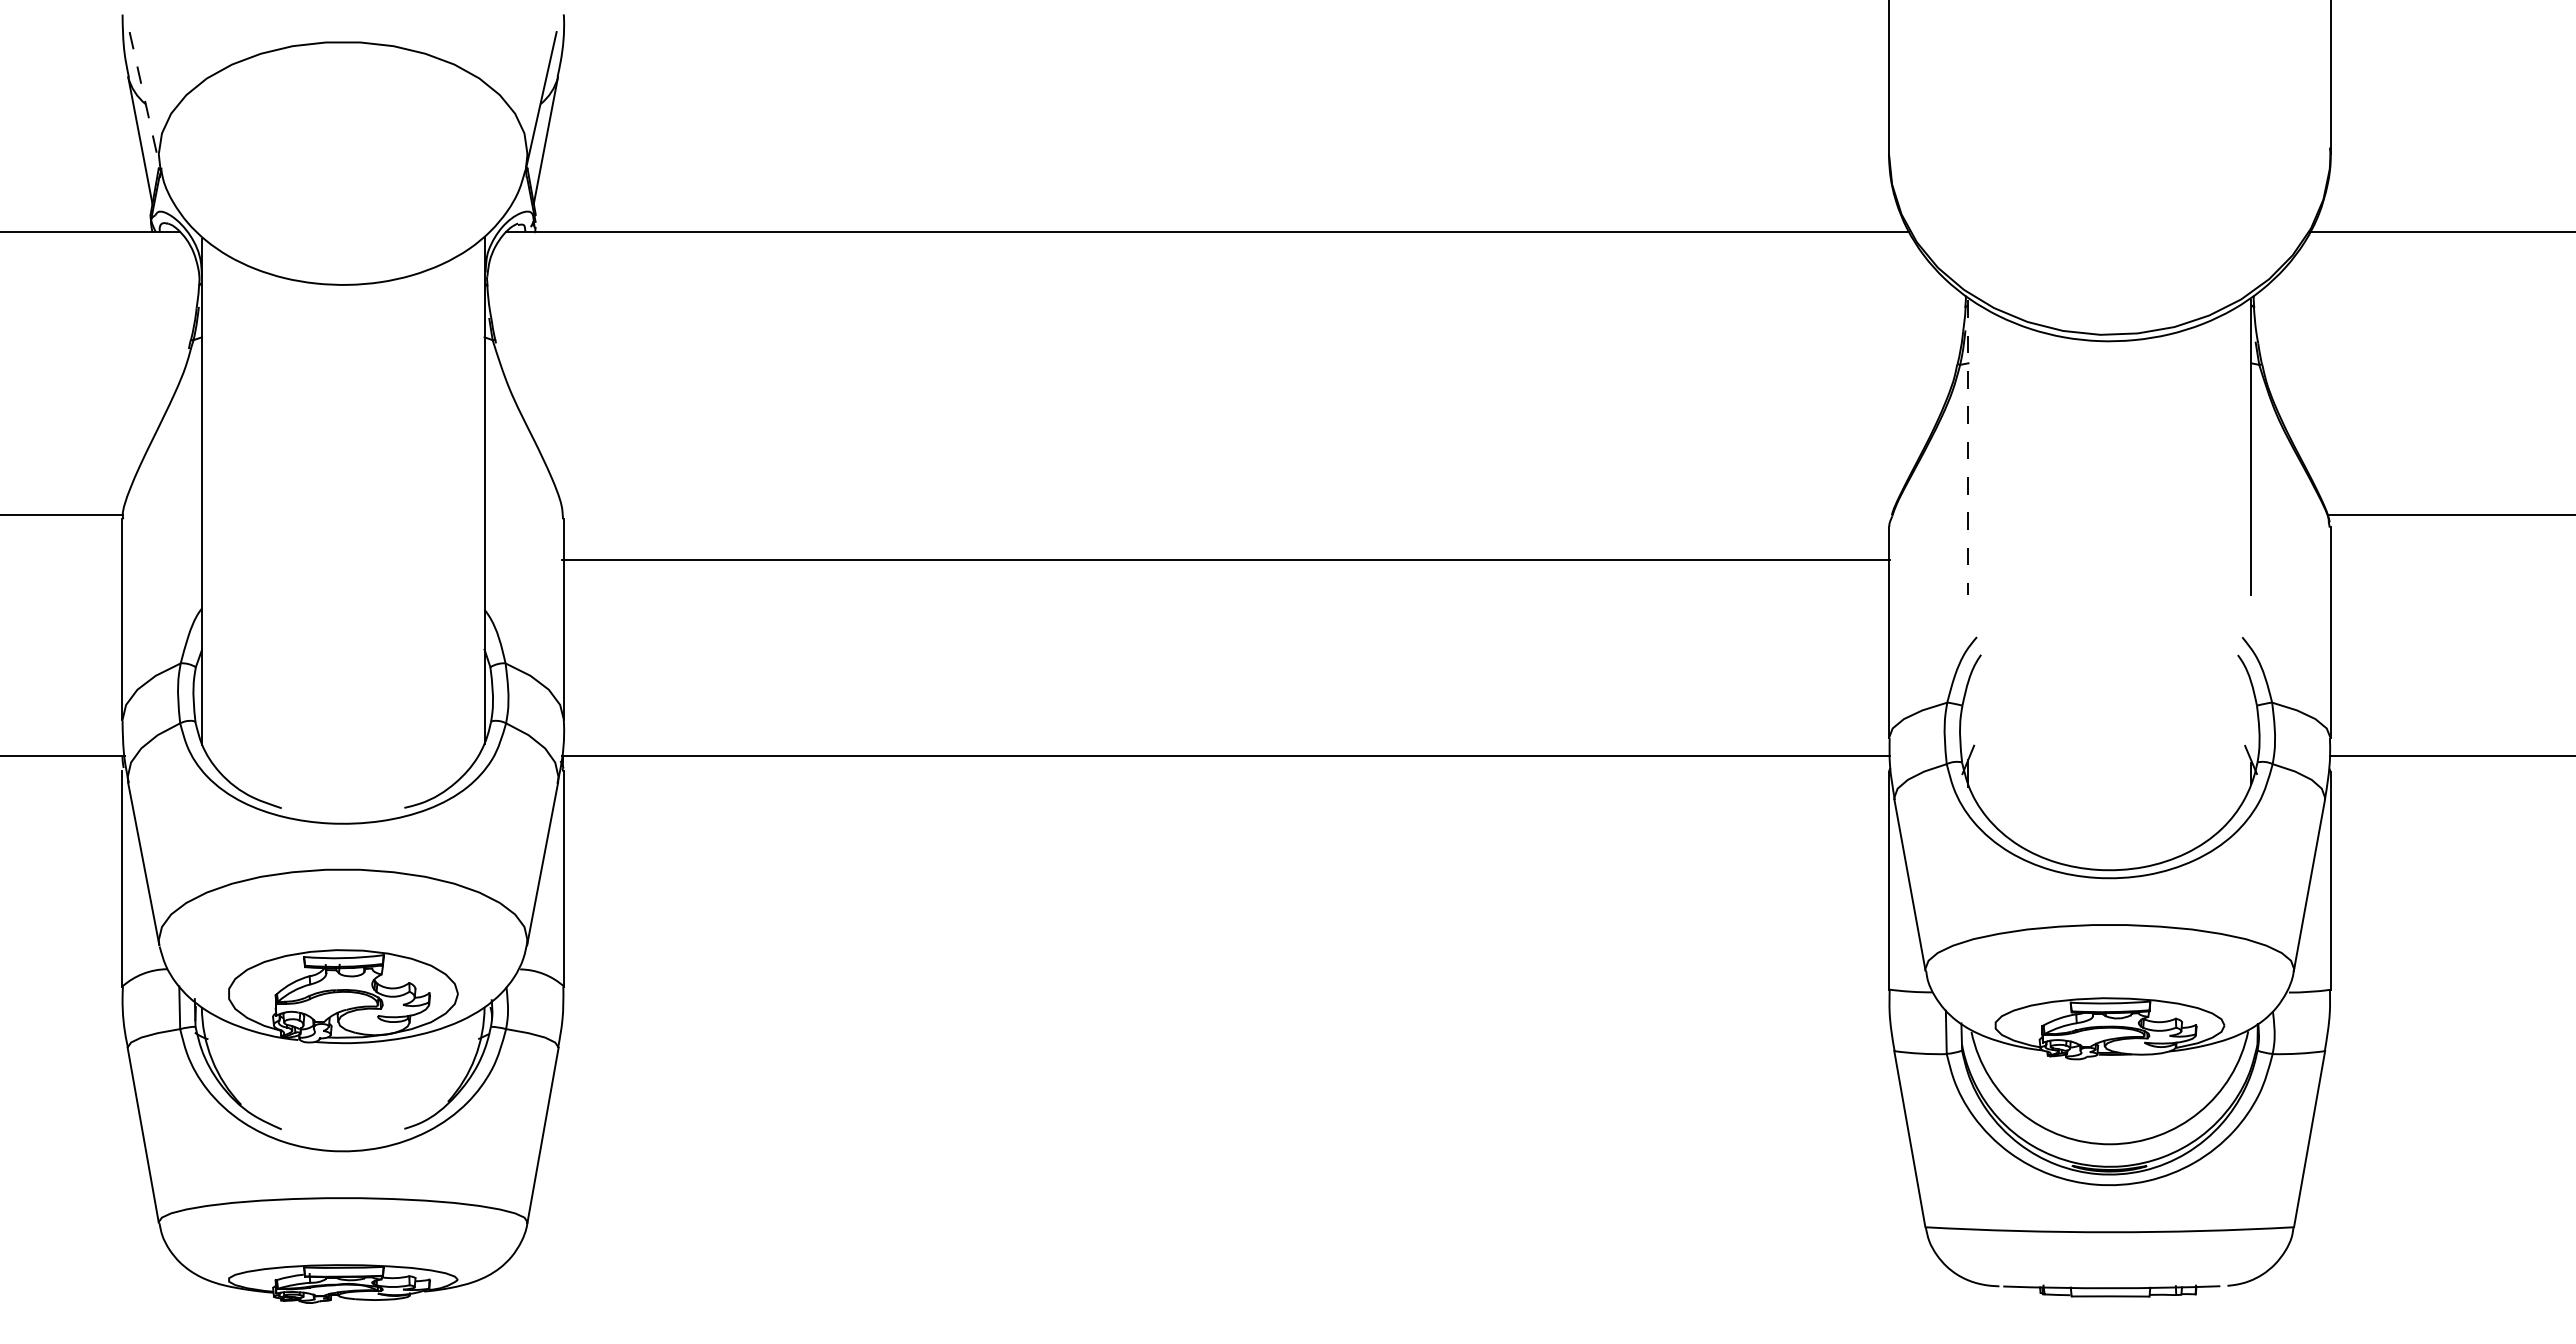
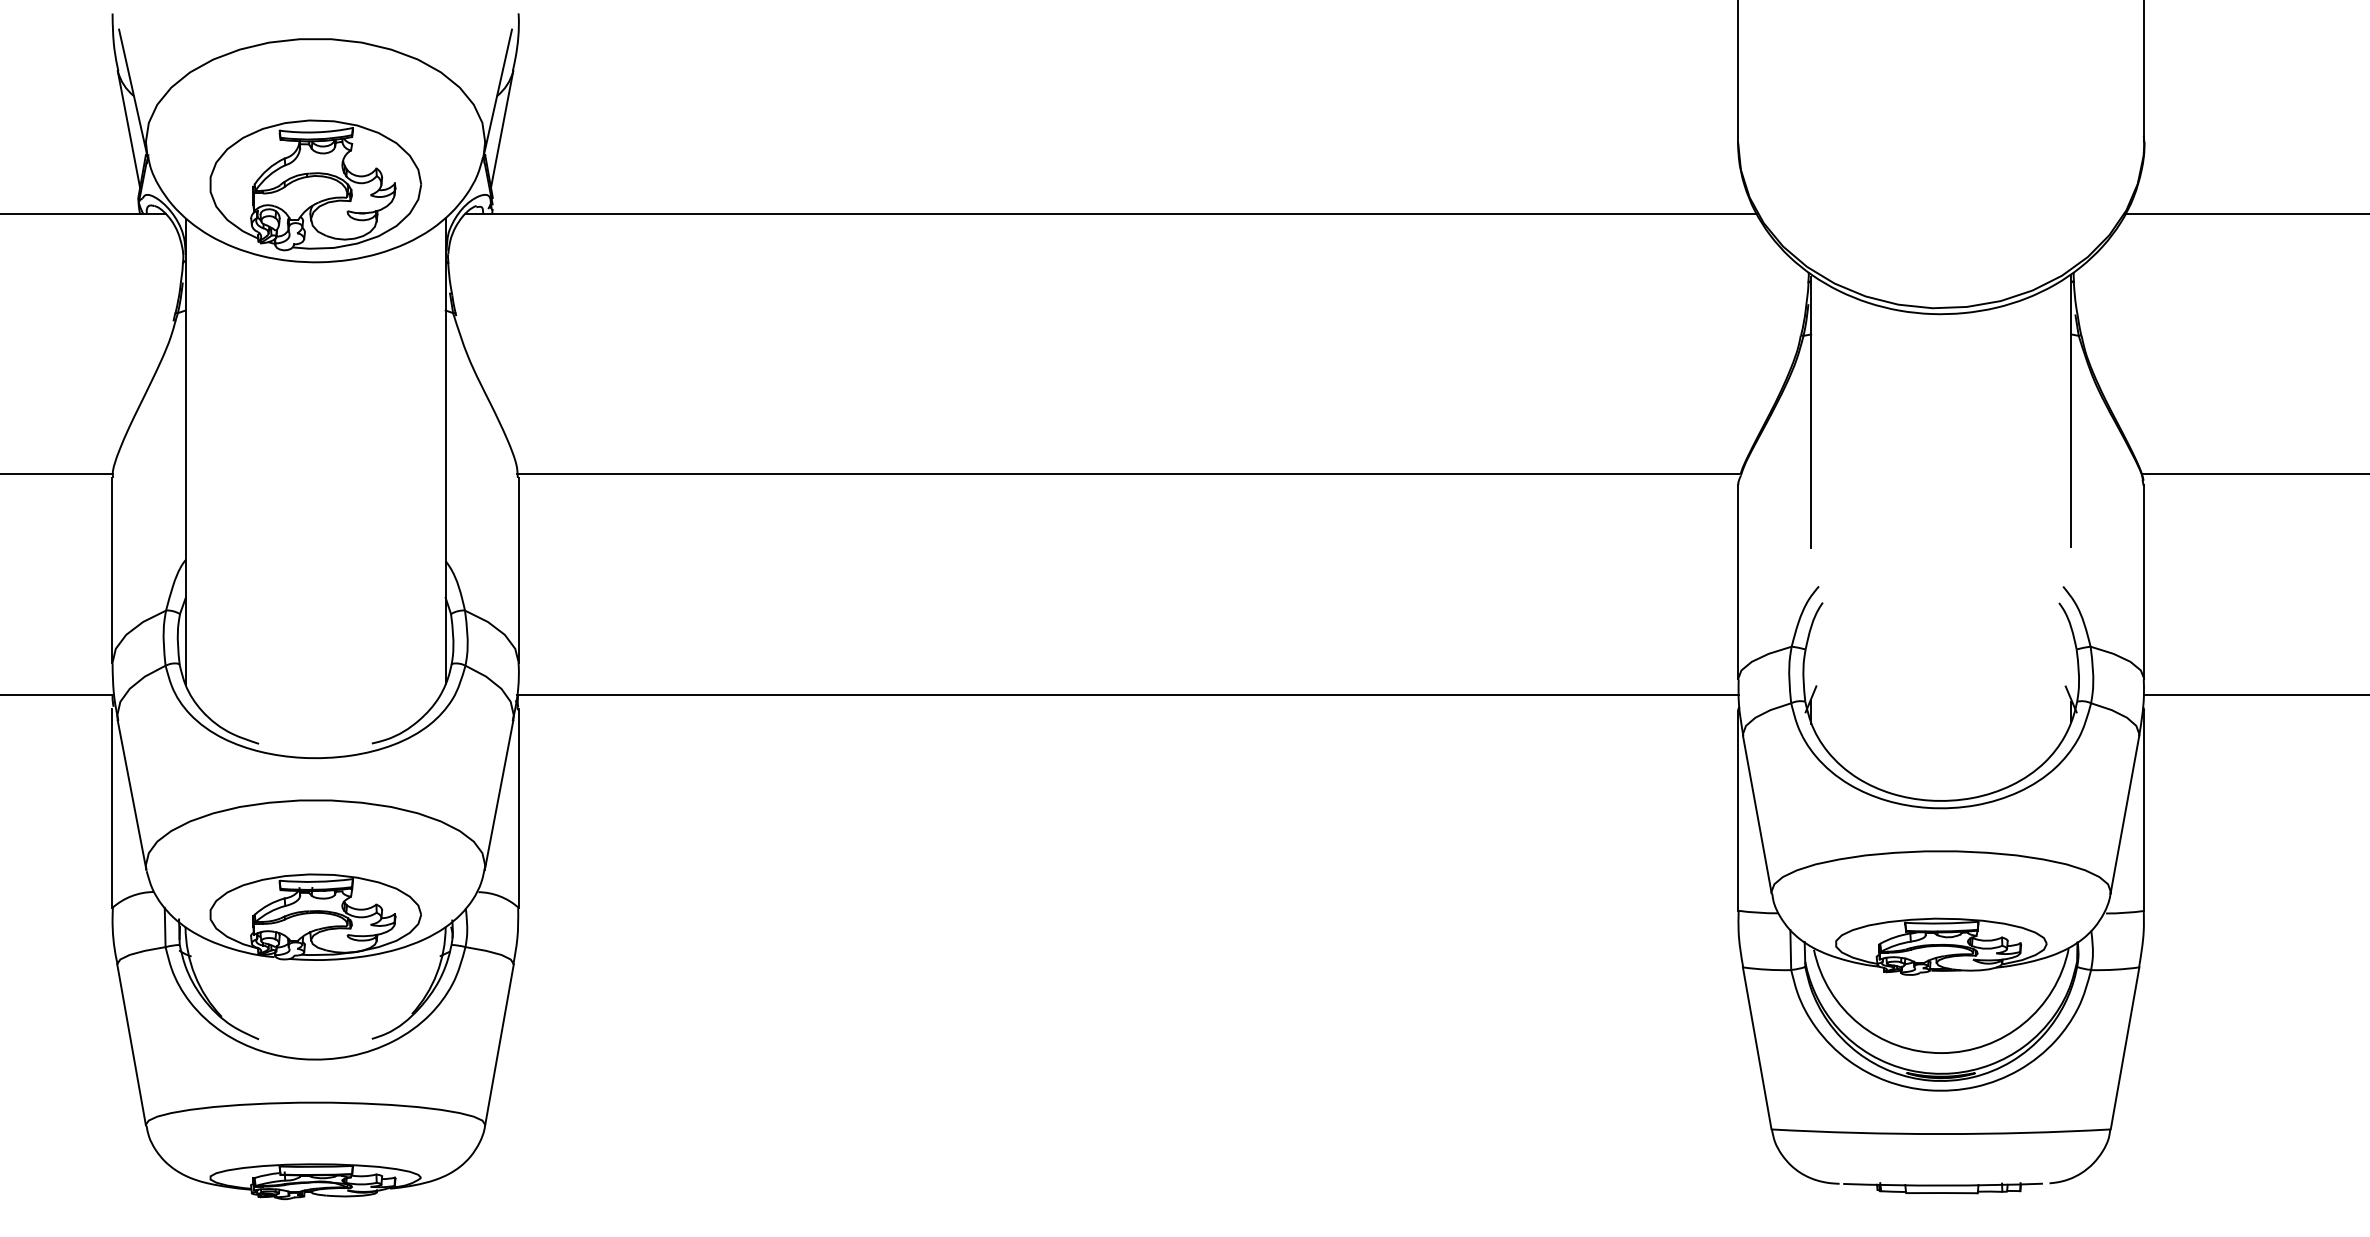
line: (145, 101) -> (133, 93), dashed -> solid
part: (343, 200) -> (315, 184), added
line: (1968, 448) -> (1811, 412), dashed -> solid
line: (1226, 559) -> (1128, 473), moved

